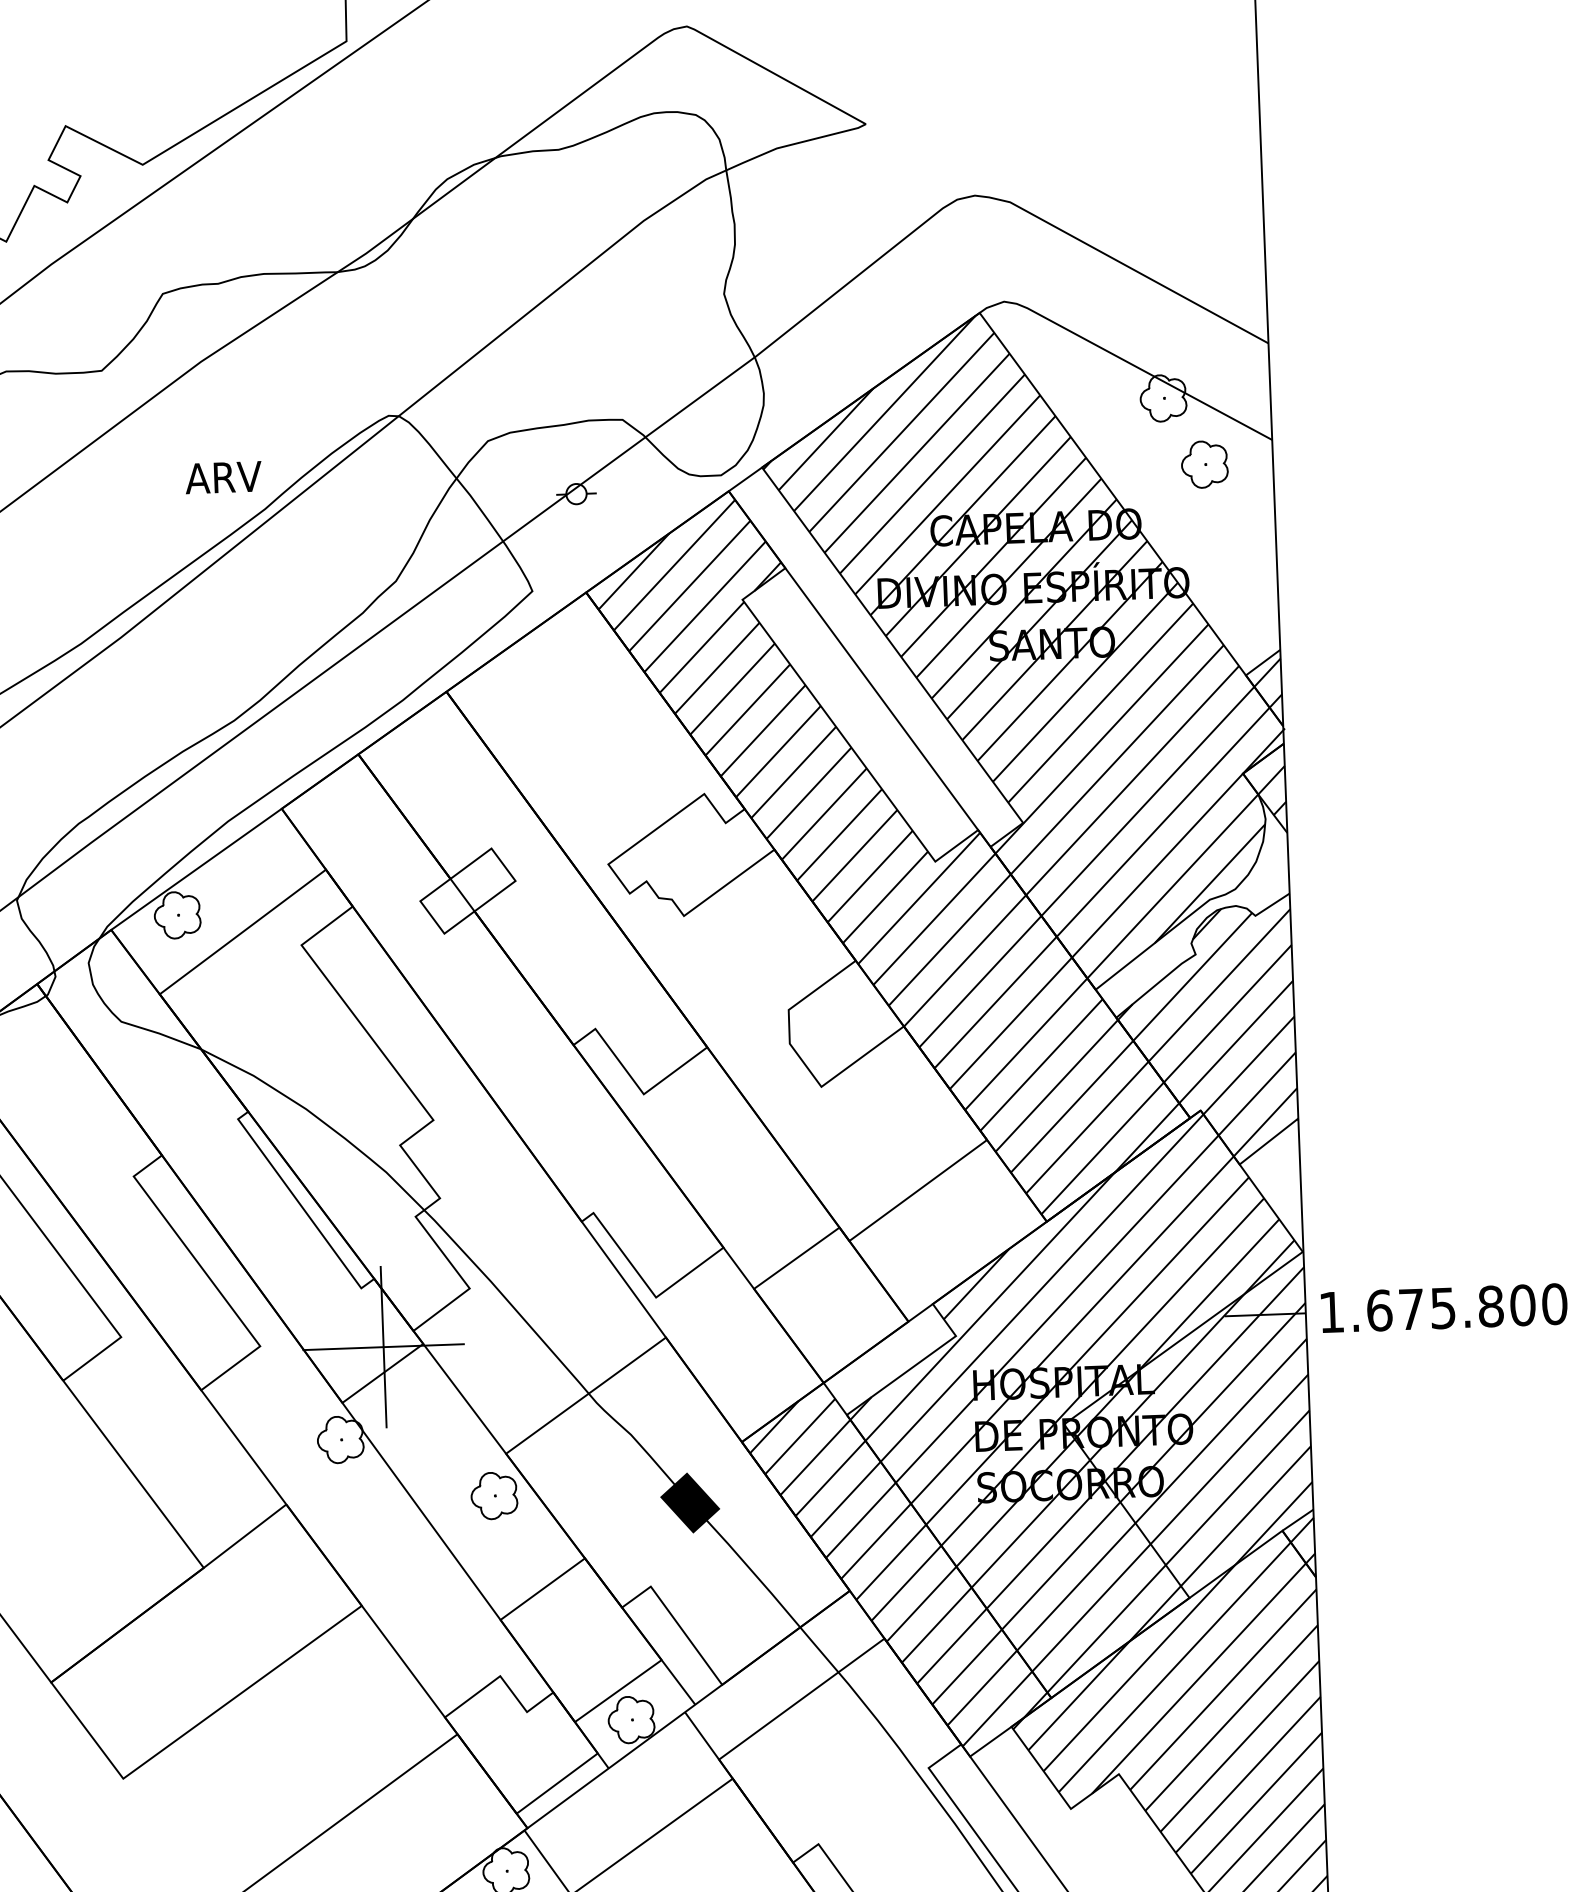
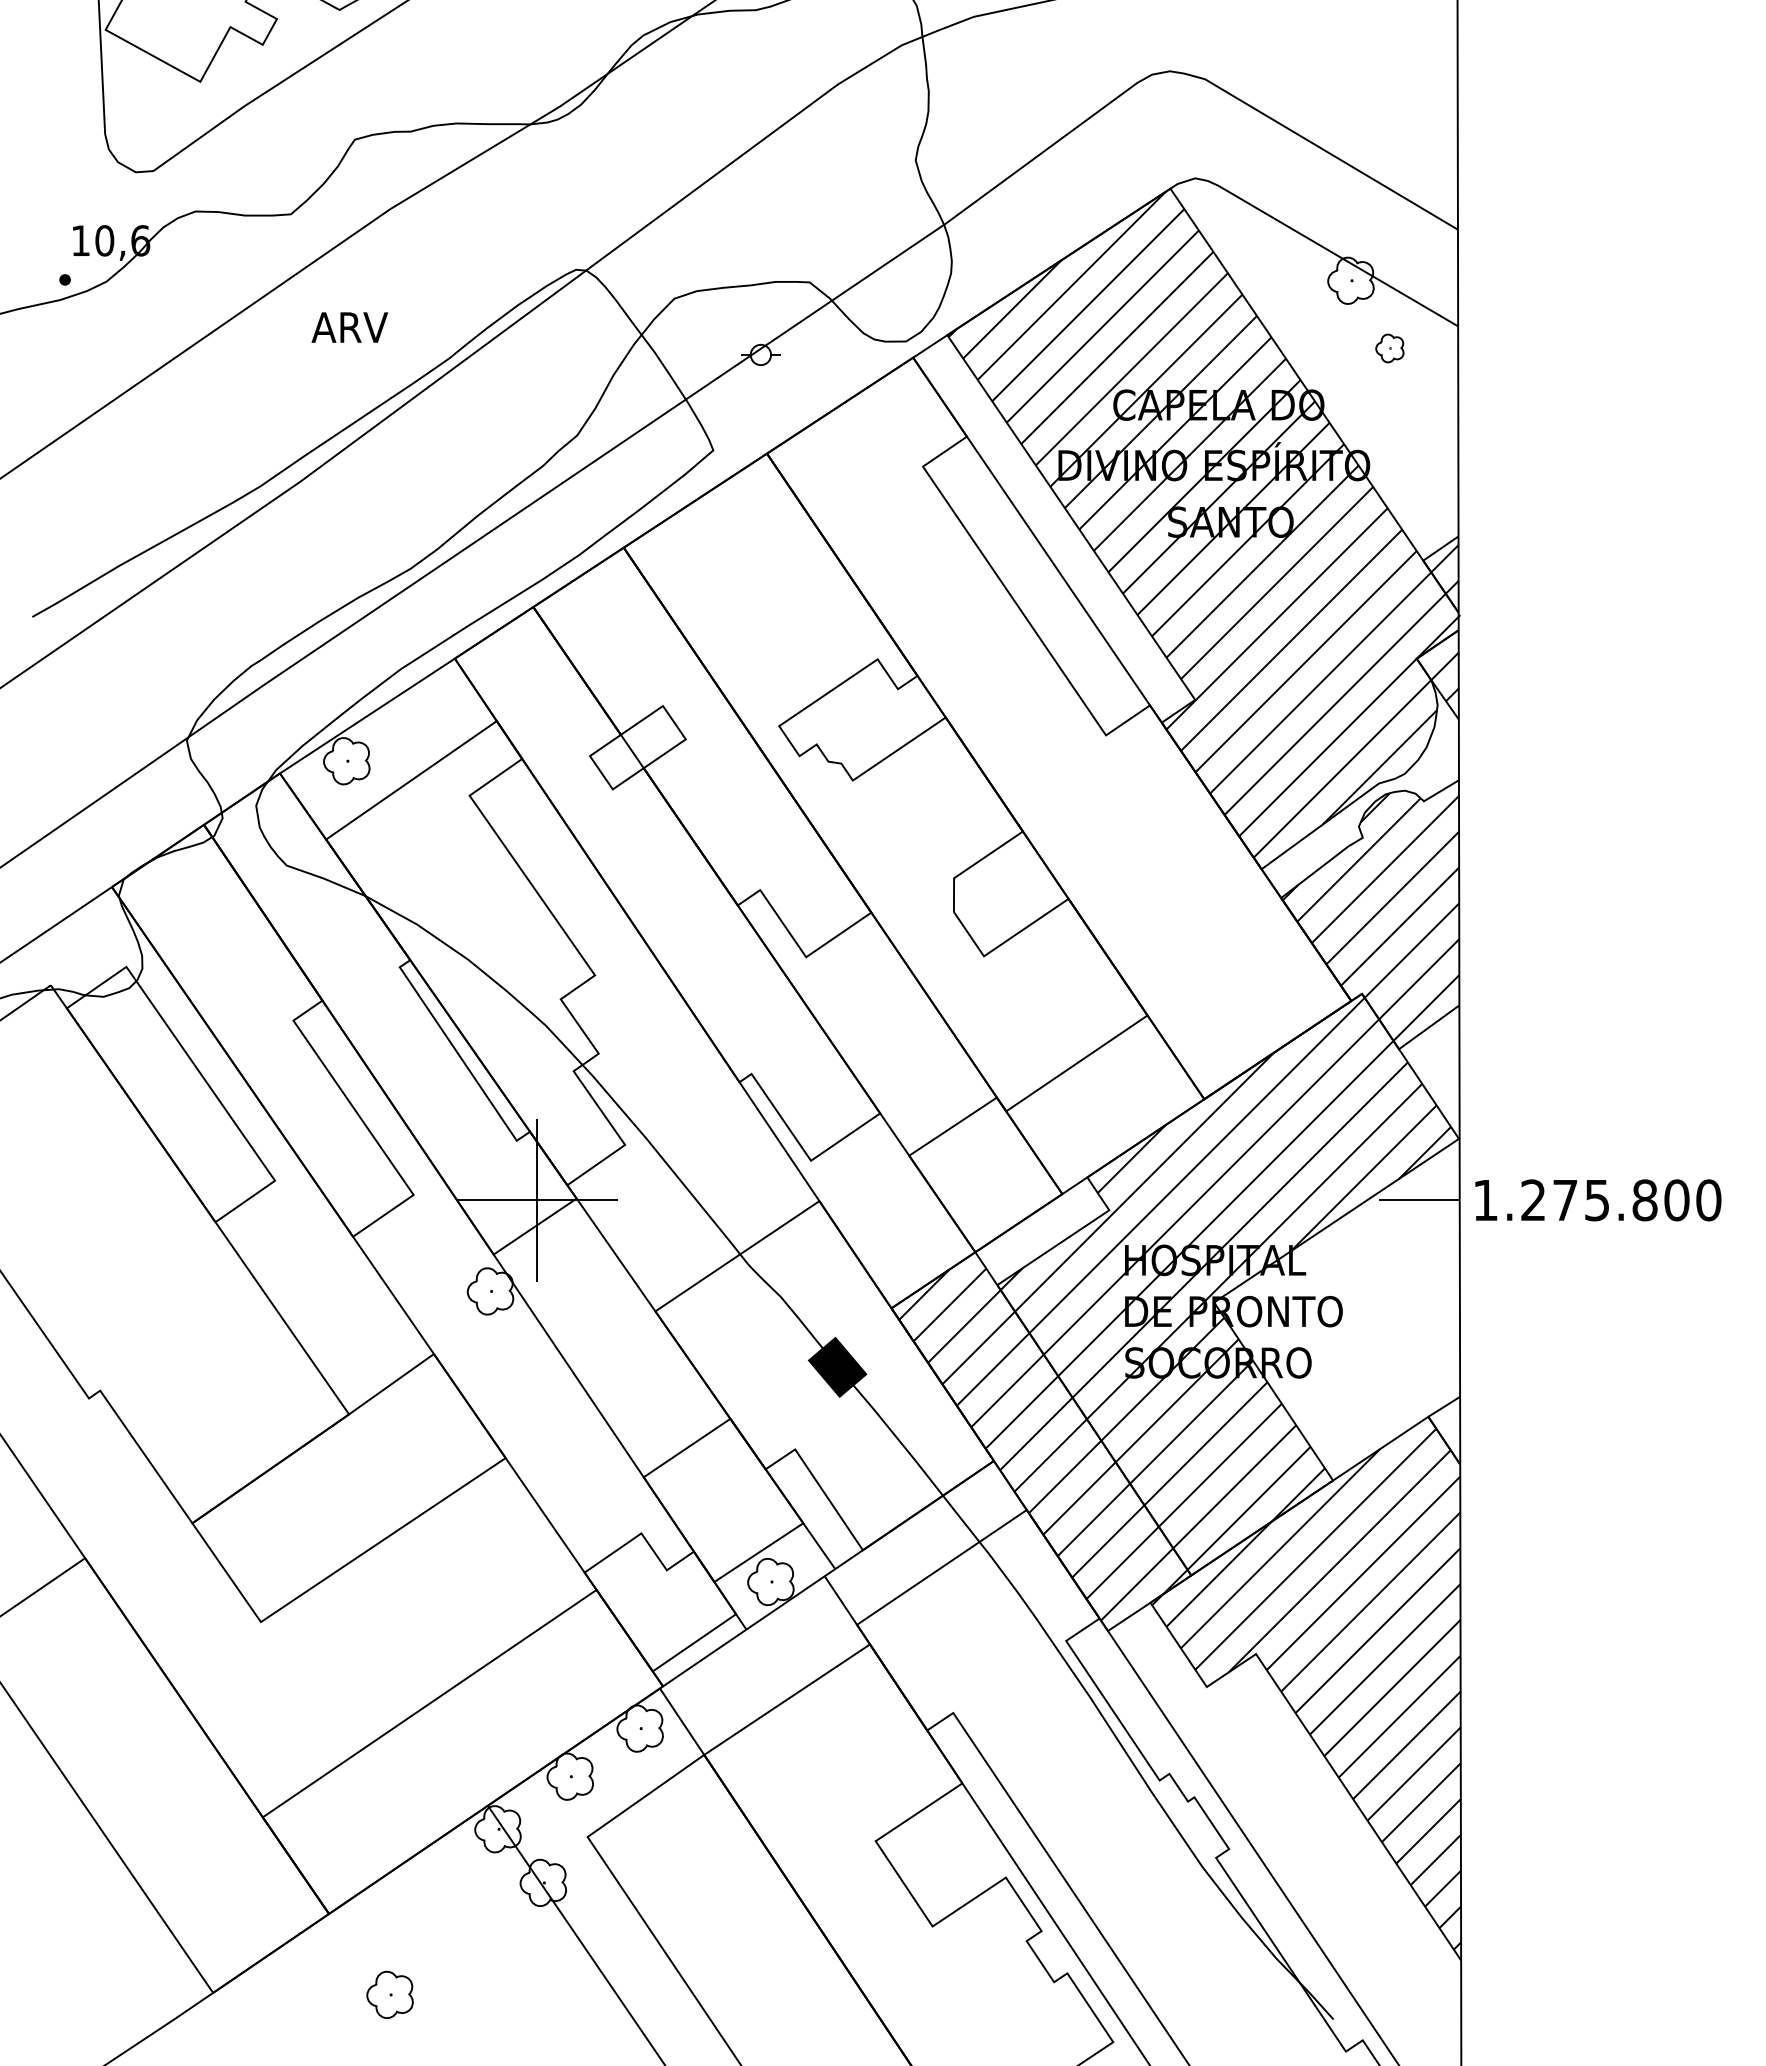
part: (1204, 464) -> (1389, 348), size x0.6
text: (223, 477) -> (349, 327), moved
hatch: (888, 856) -> (1059, 728), removed
text: (1379, 1310) -> (1533, 1200), 1.675.800 -> 1.275.800
hatch: (1192, 1428) -> (1342, 1311), removed
part: (493, 1496) -> (641, 1353), removed
hatch: (1302, 1540) -> (1448, 1427), removed

